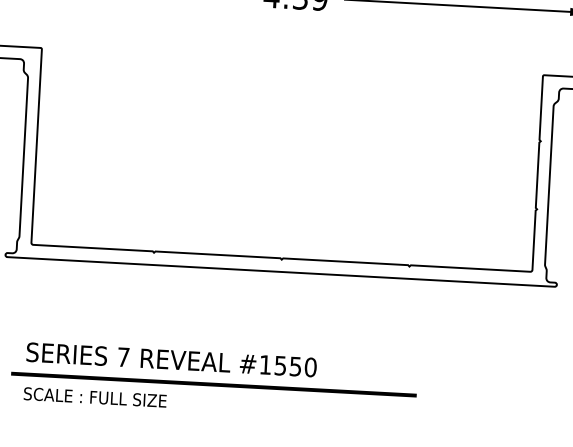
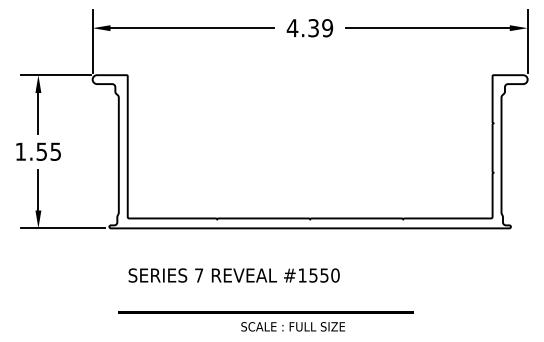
text: (170, 359) -> (233, 275), moved
text: (94, 396) -> (292, 326), moved

